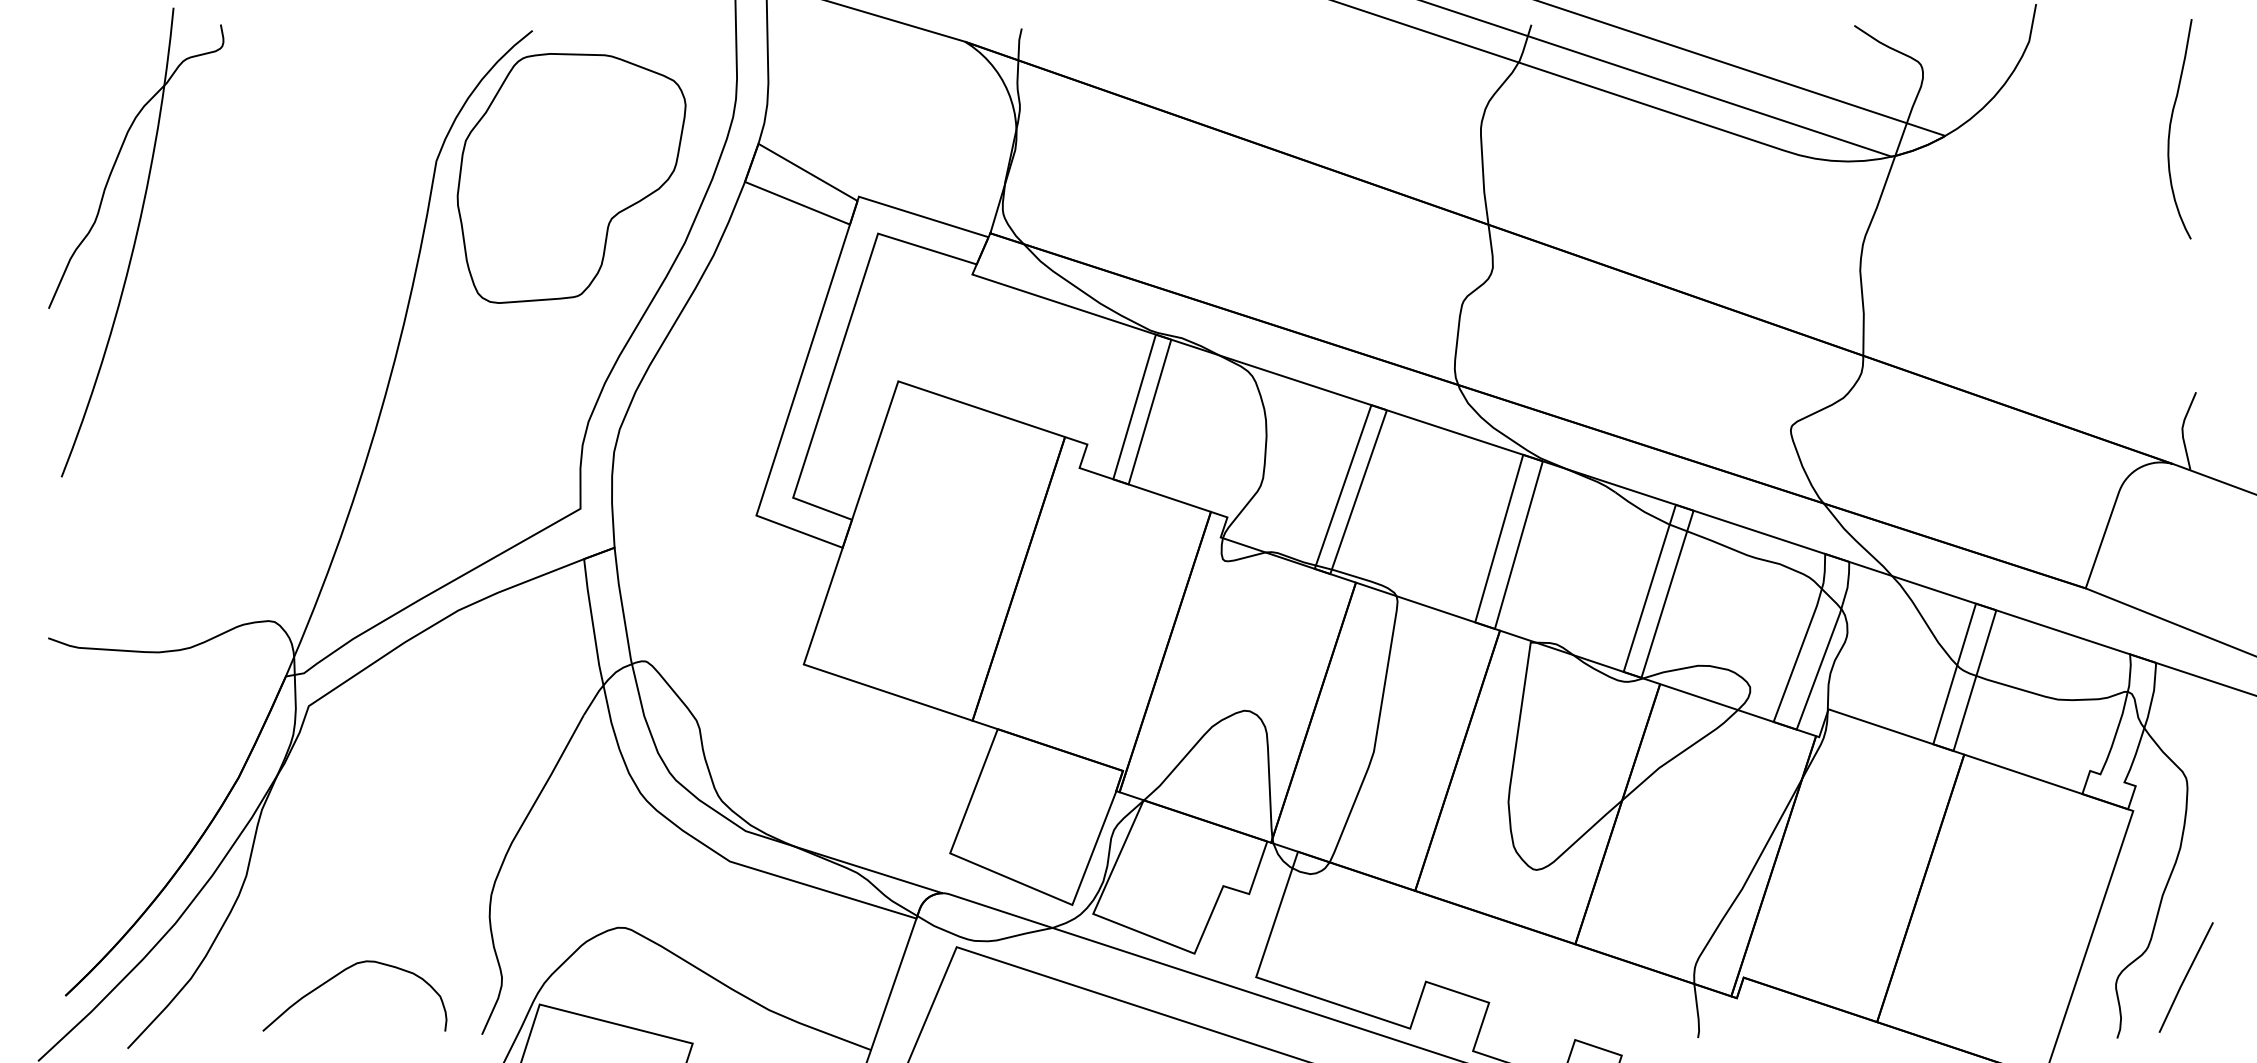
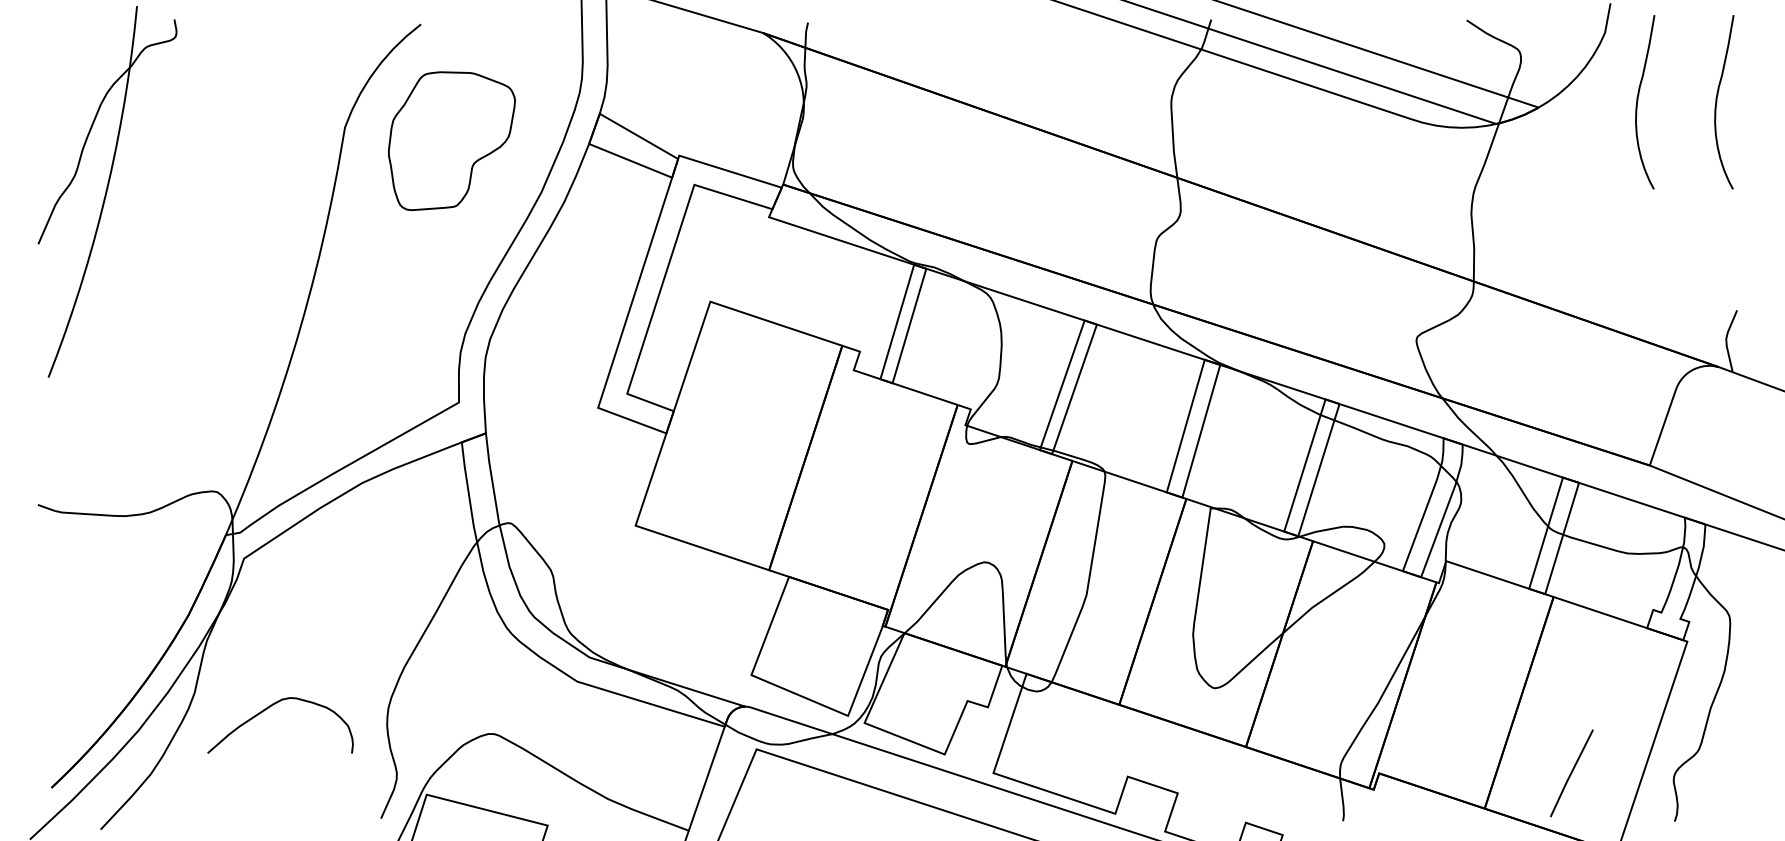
curve: (2070, 129) -> (1637, 102), added
part: (571, 178) -> (451, 141), size x0.7
curve: (341, 973) -> (269, 707), moved
line: (2185, 977) -> (1571, 773), moved

